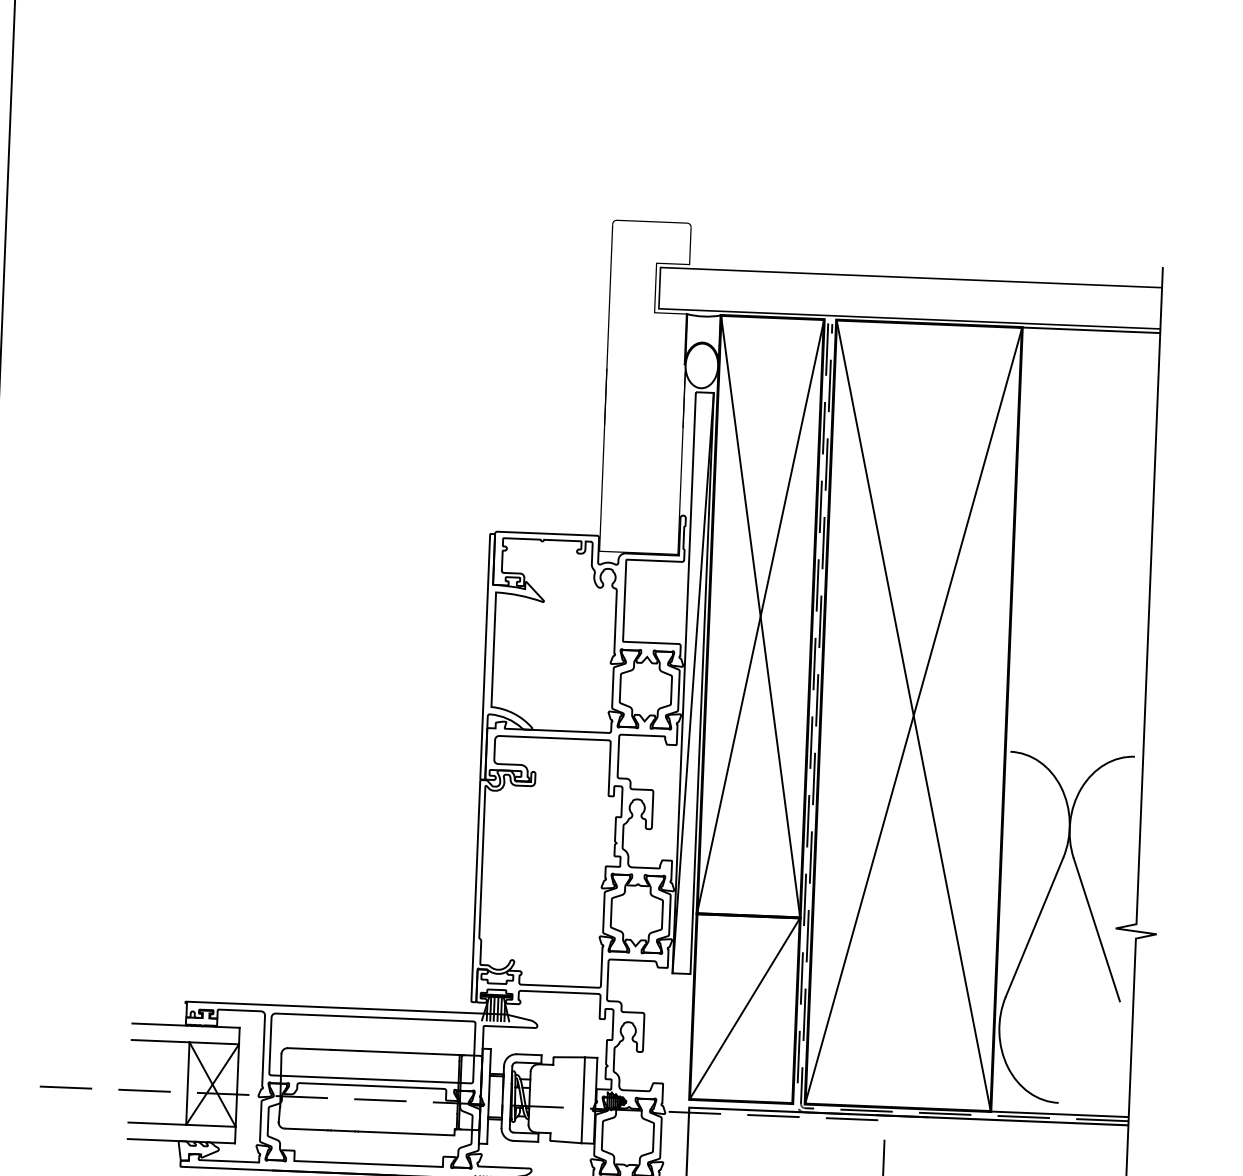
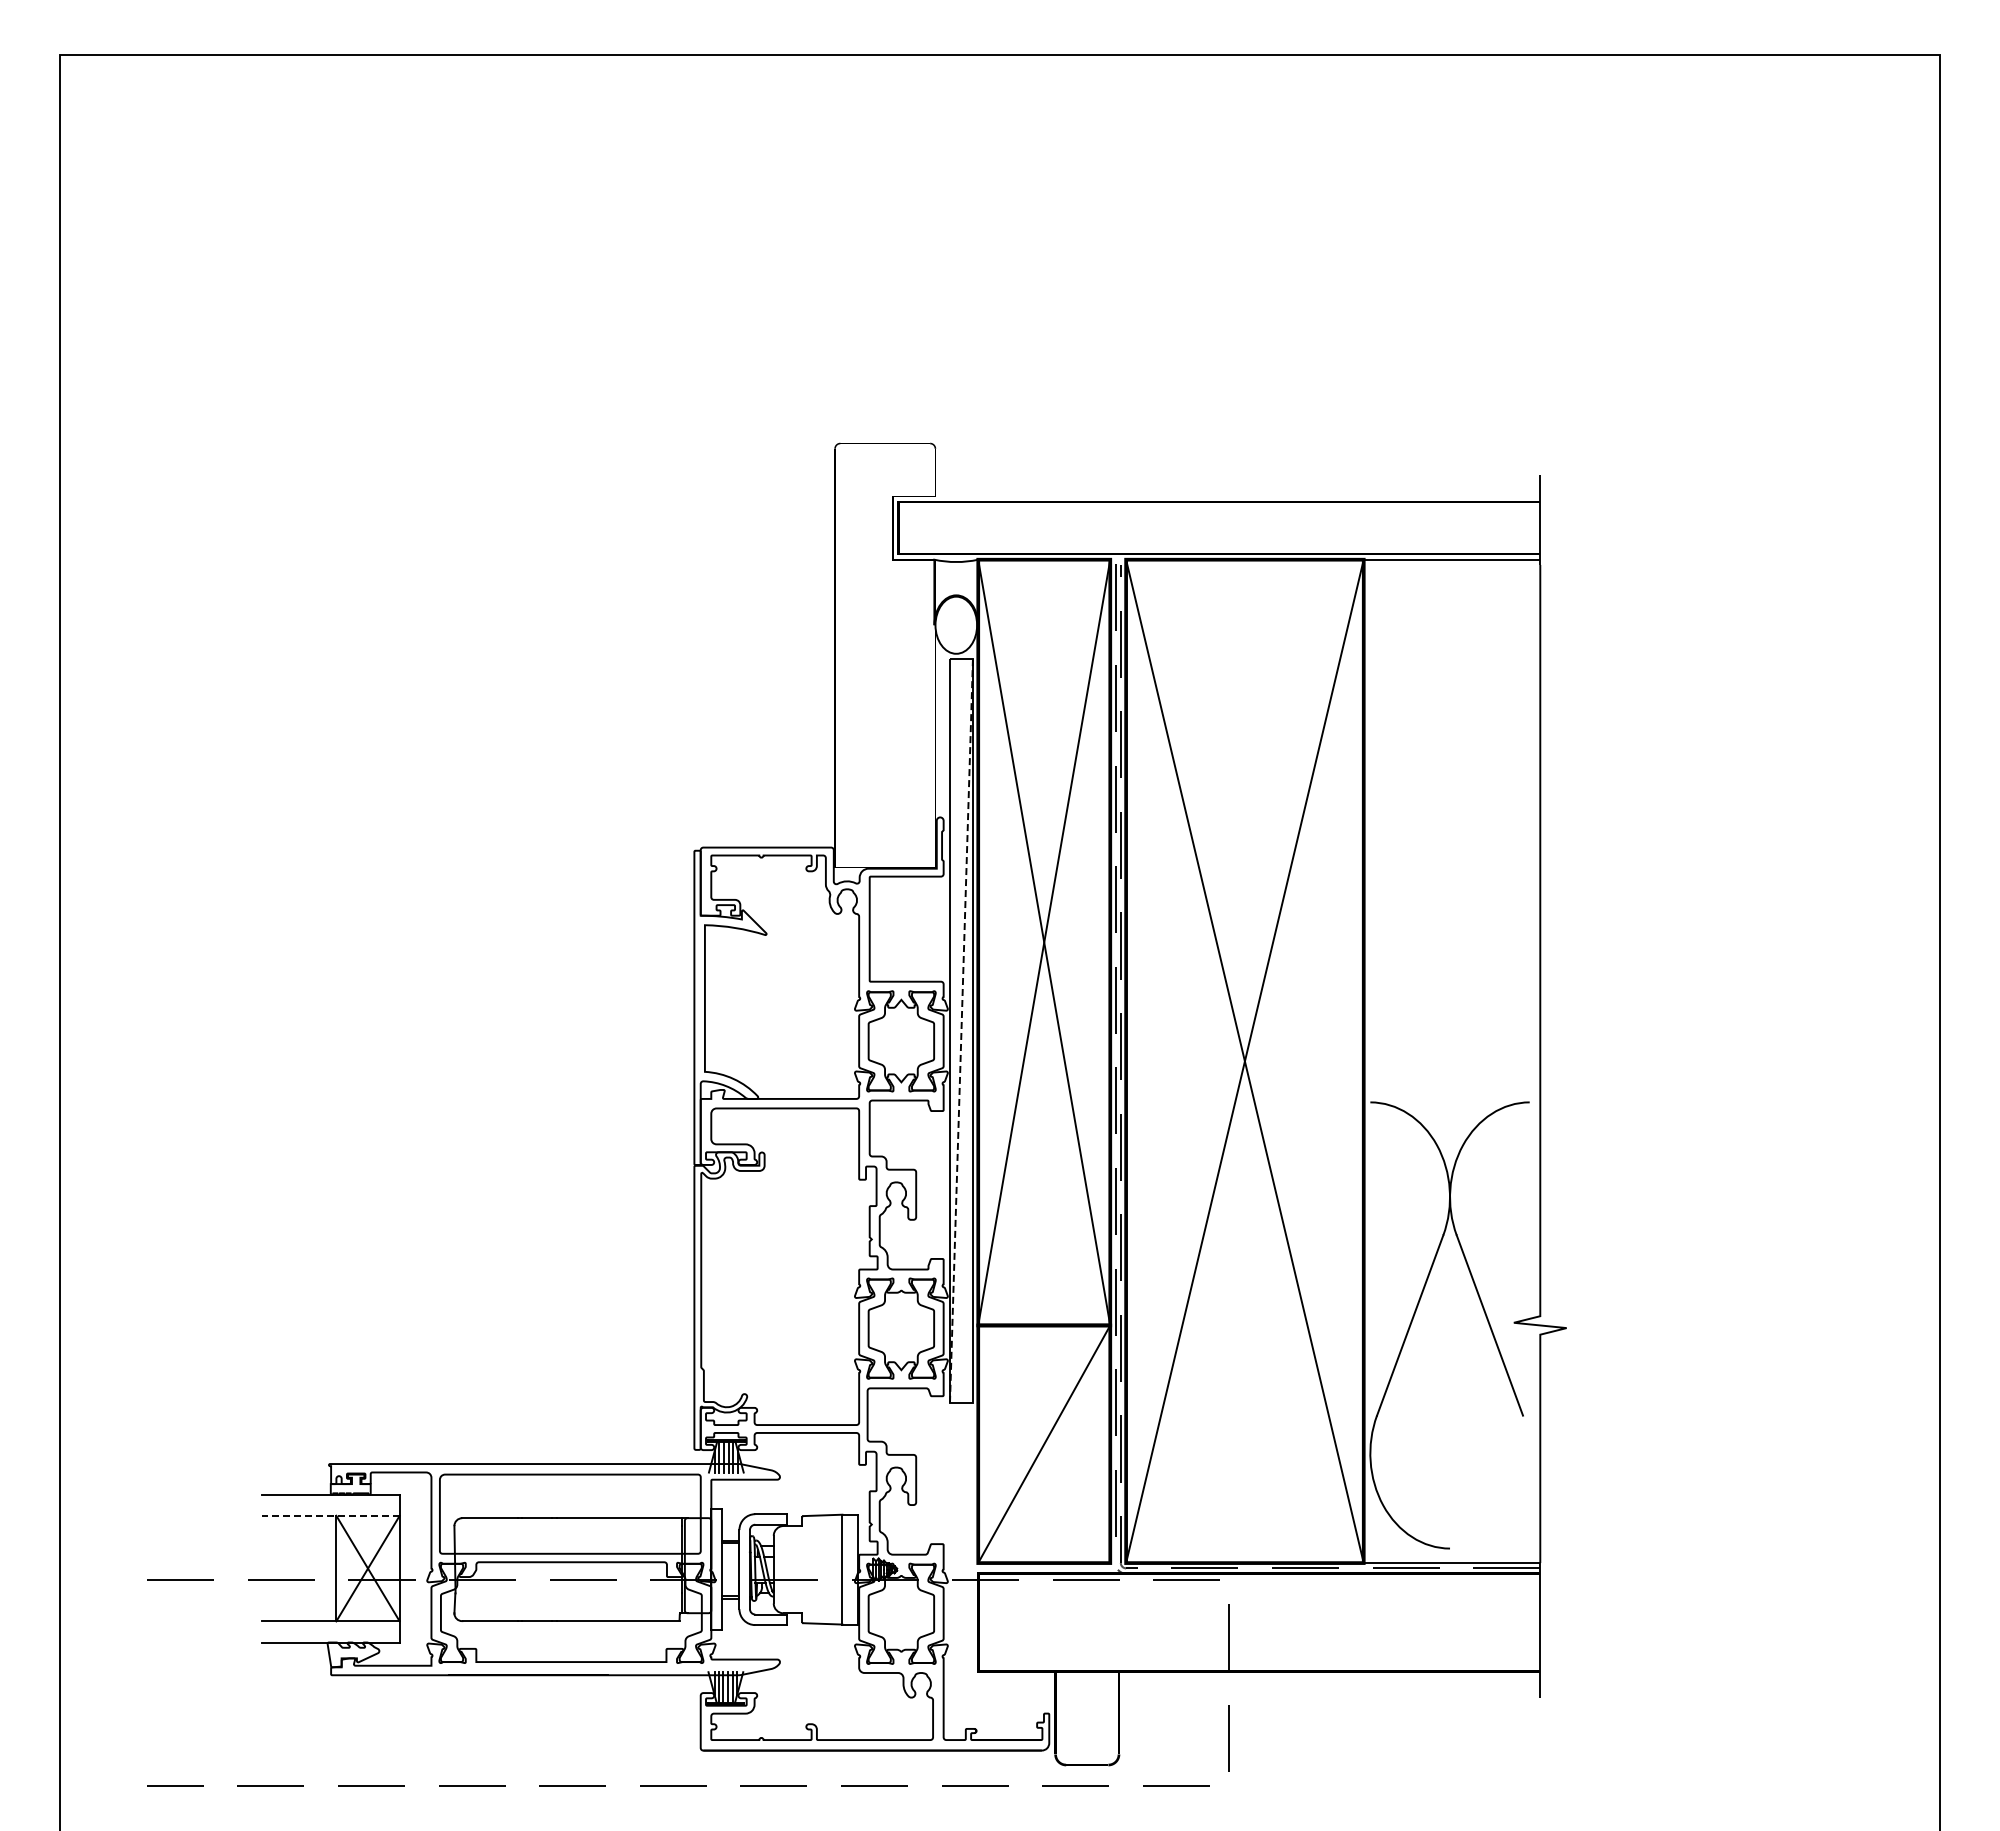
line: (693, 683) -> (961, 1031), solid -> dashed
line: (185, 1041) -> (331, 1515), solid -> dashed

